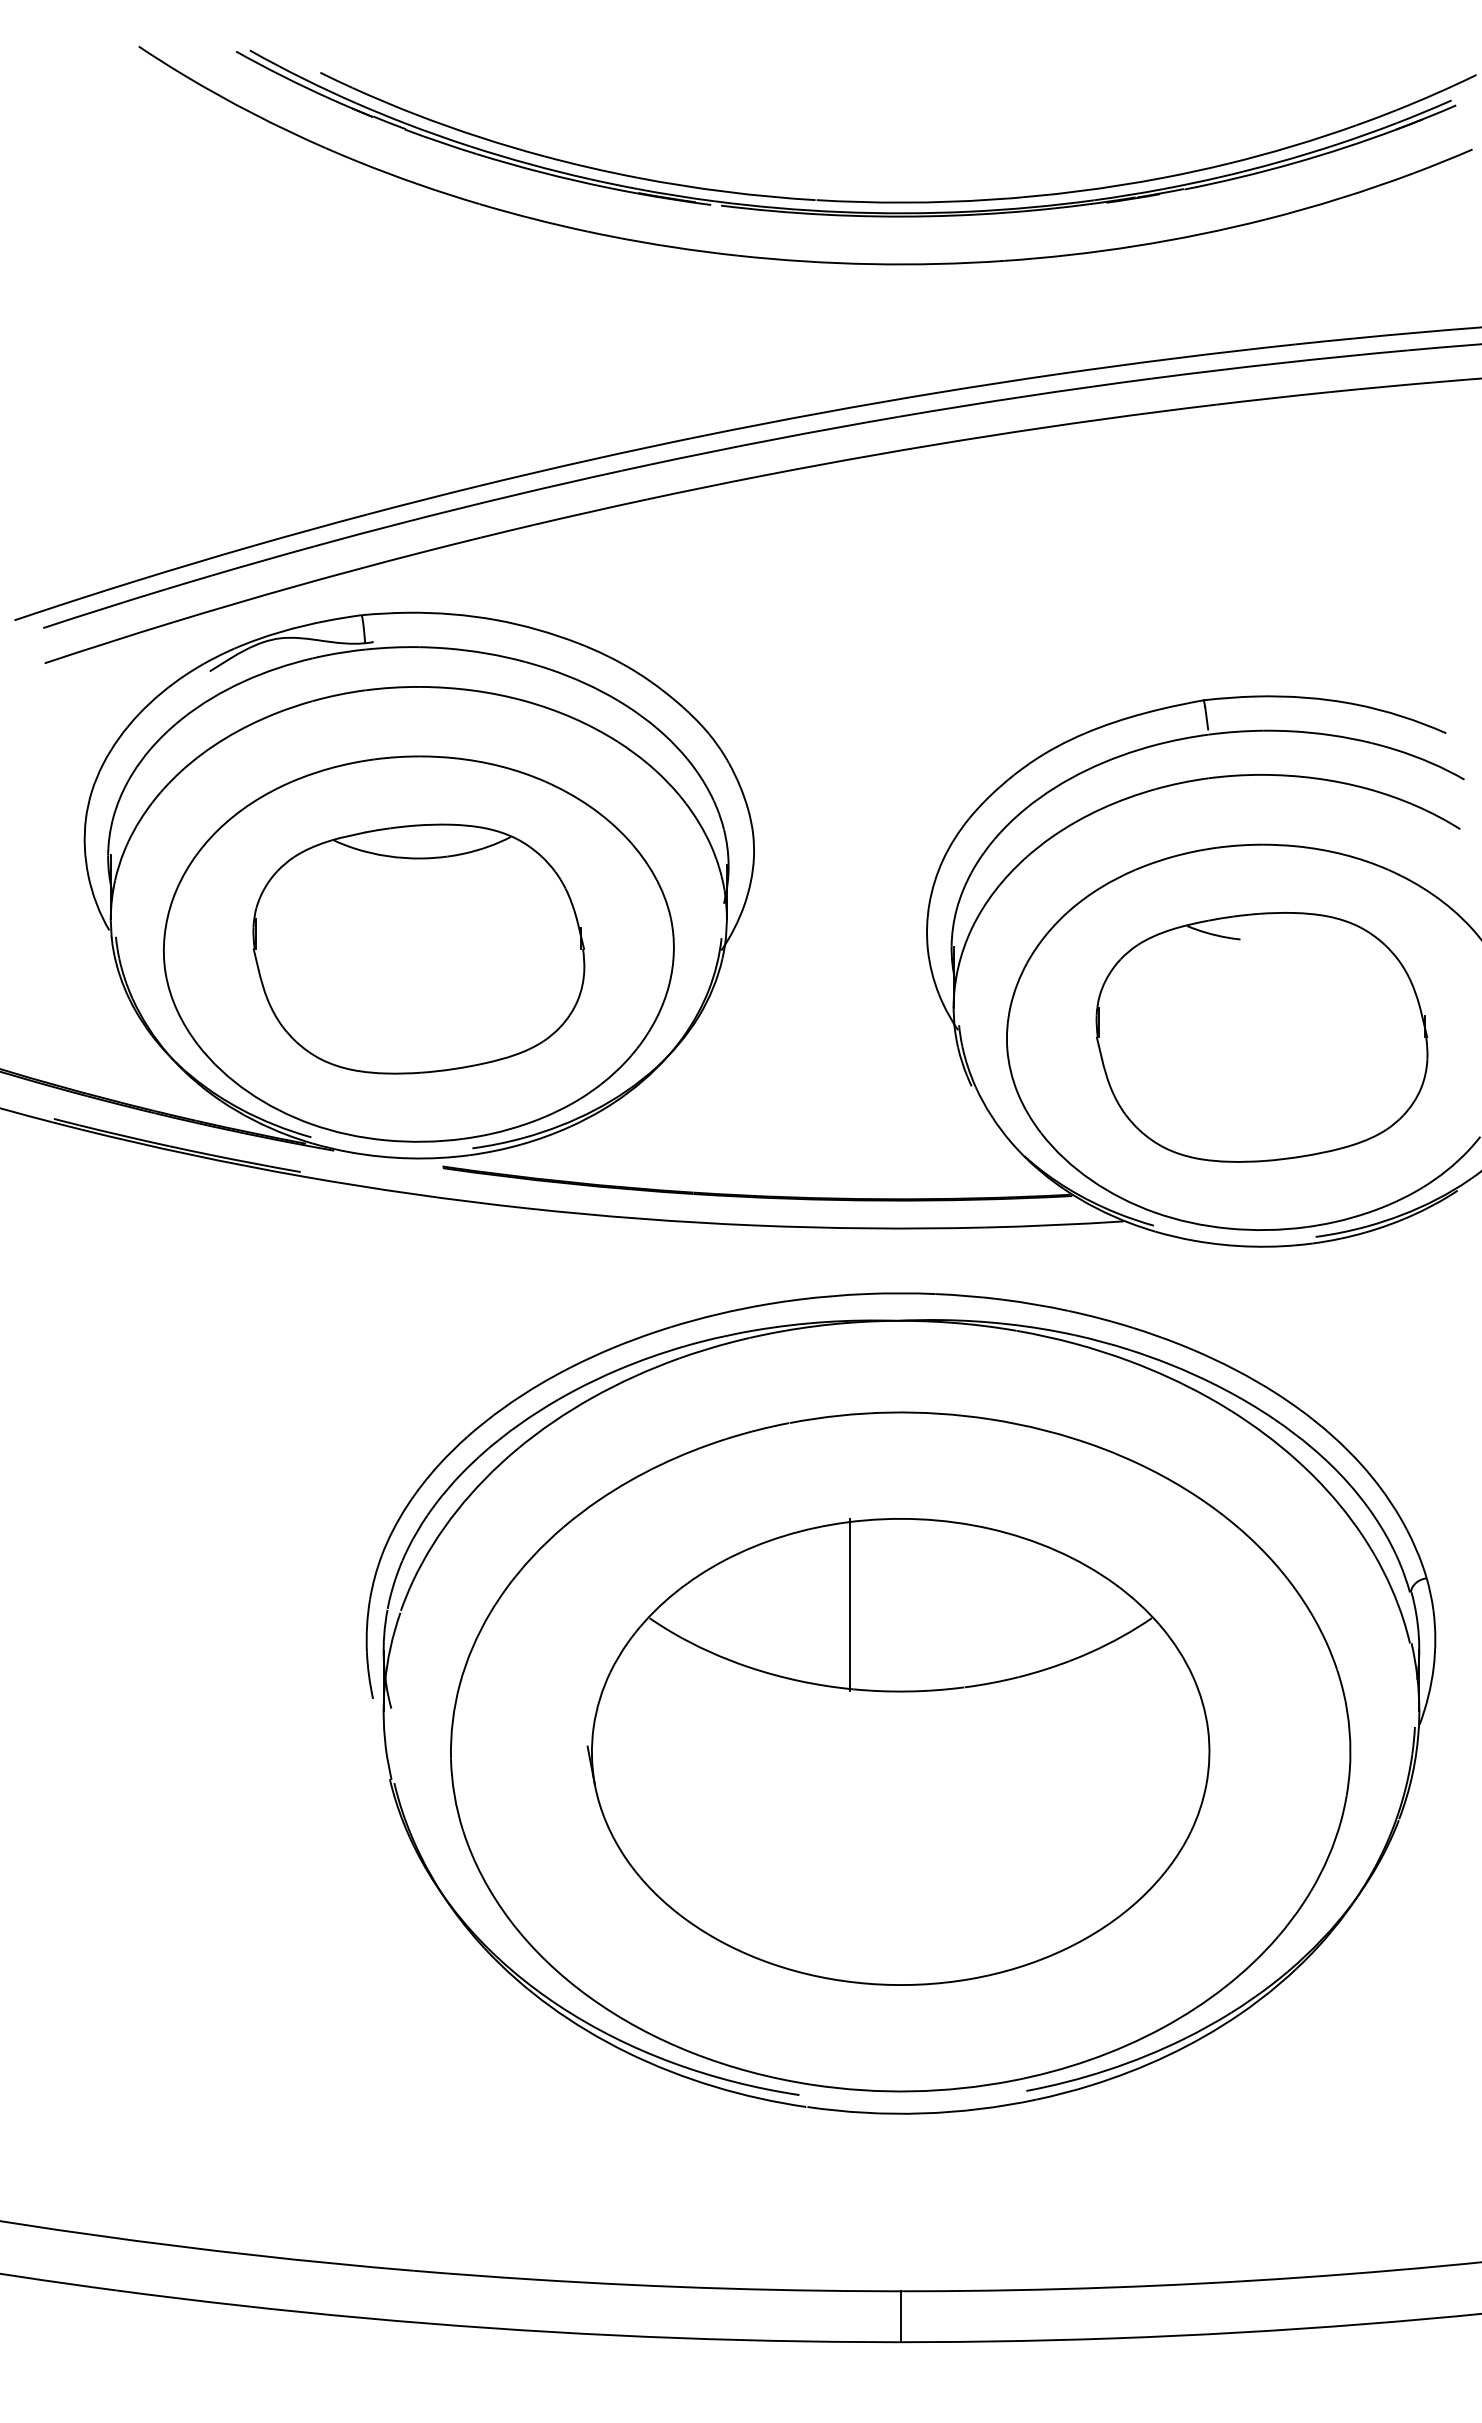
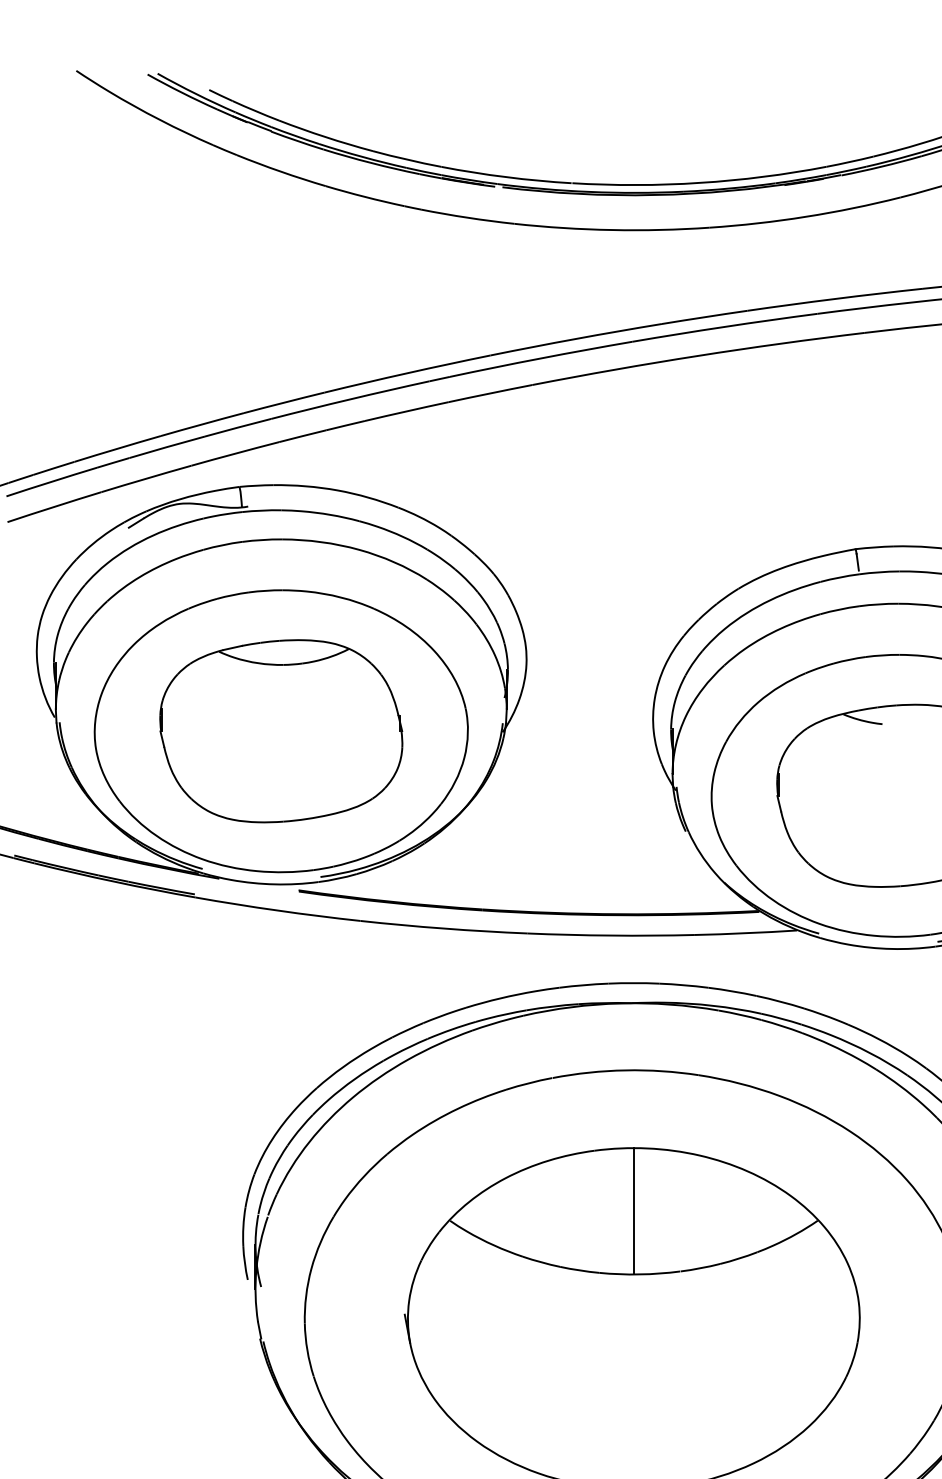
line: (849, 1605) -> (633, 1211), moved

